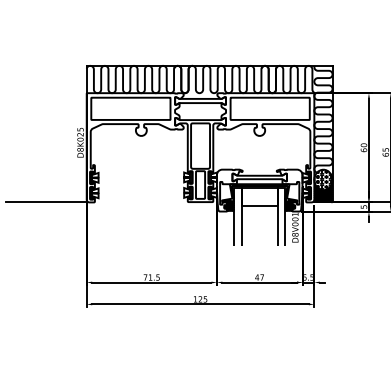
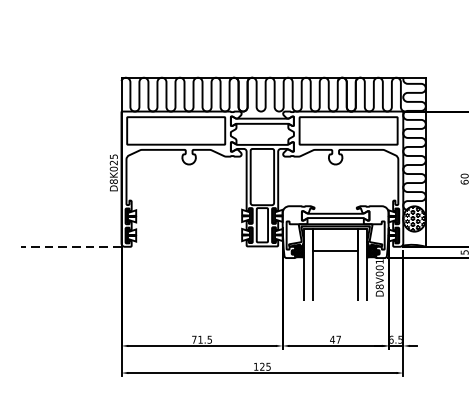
hatch: (323, 191) -> (414, 233), removed
line: (46, 202) -> (71, 246), solid -> dashed

